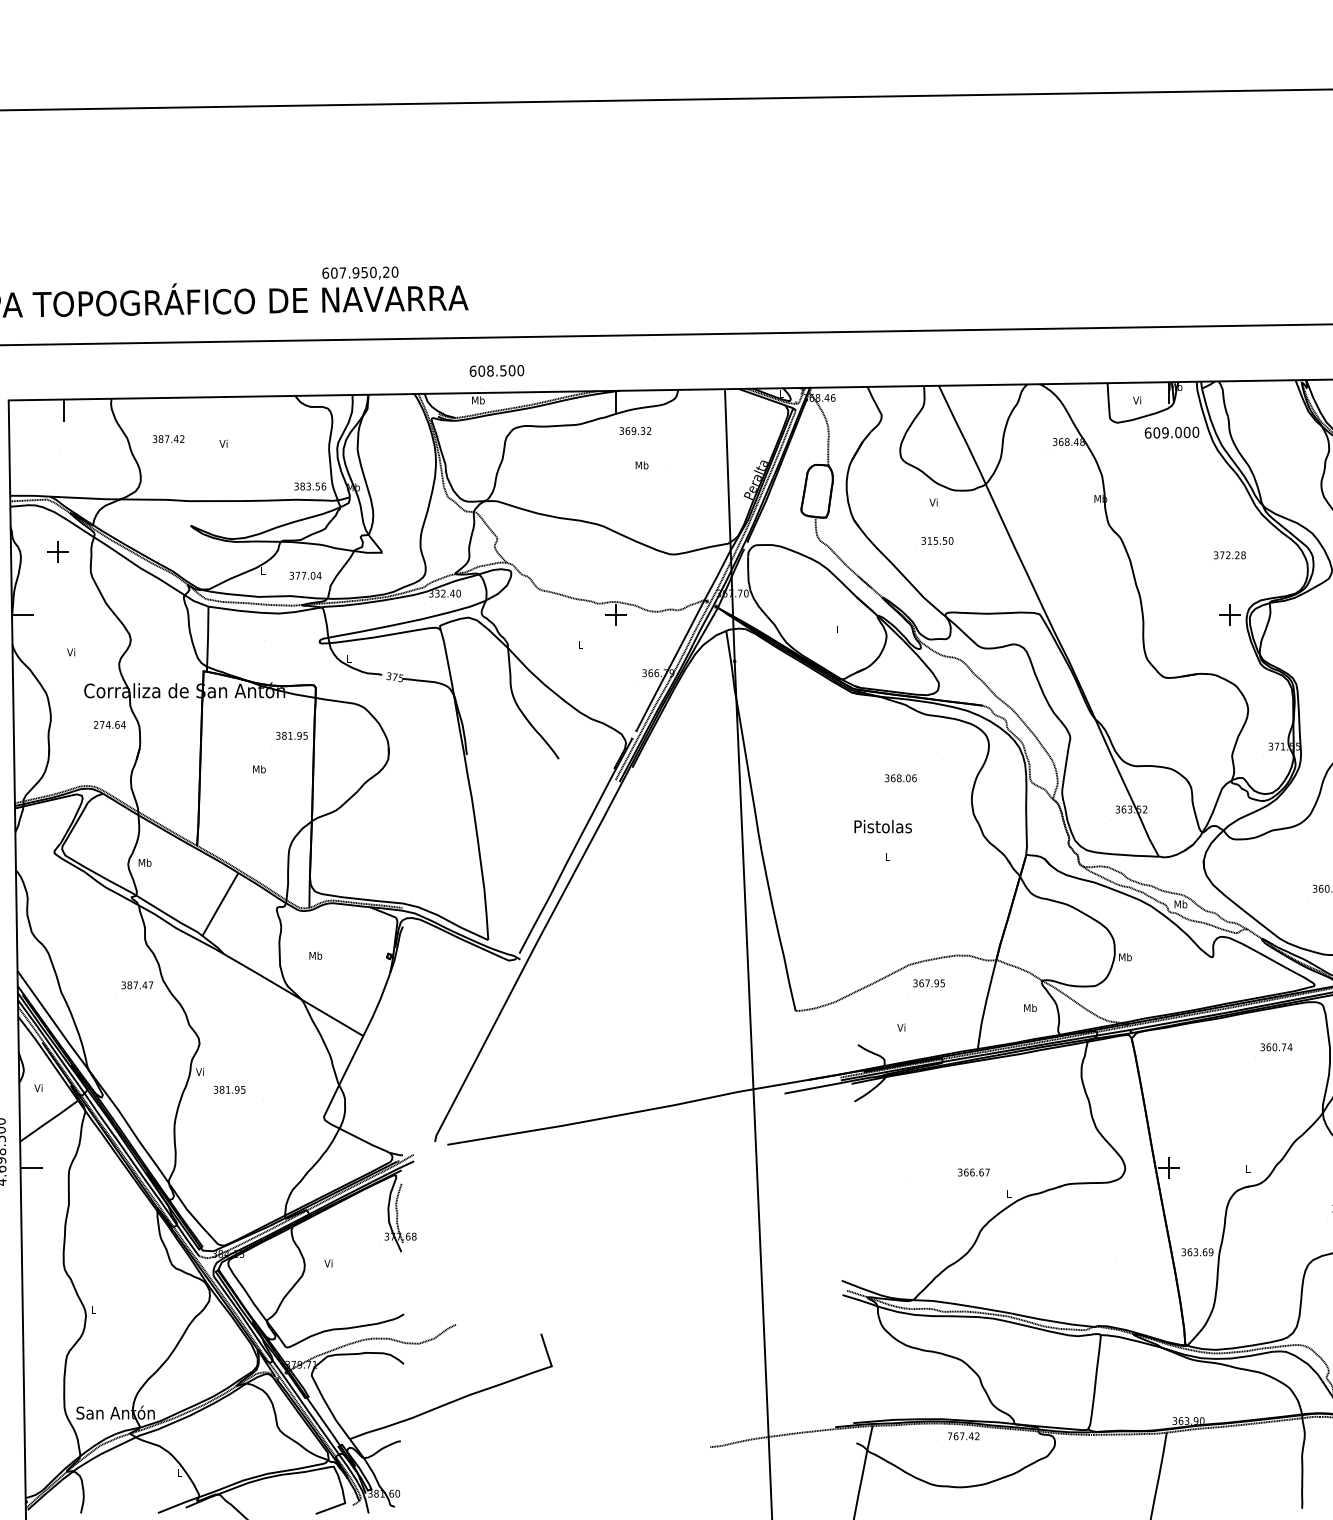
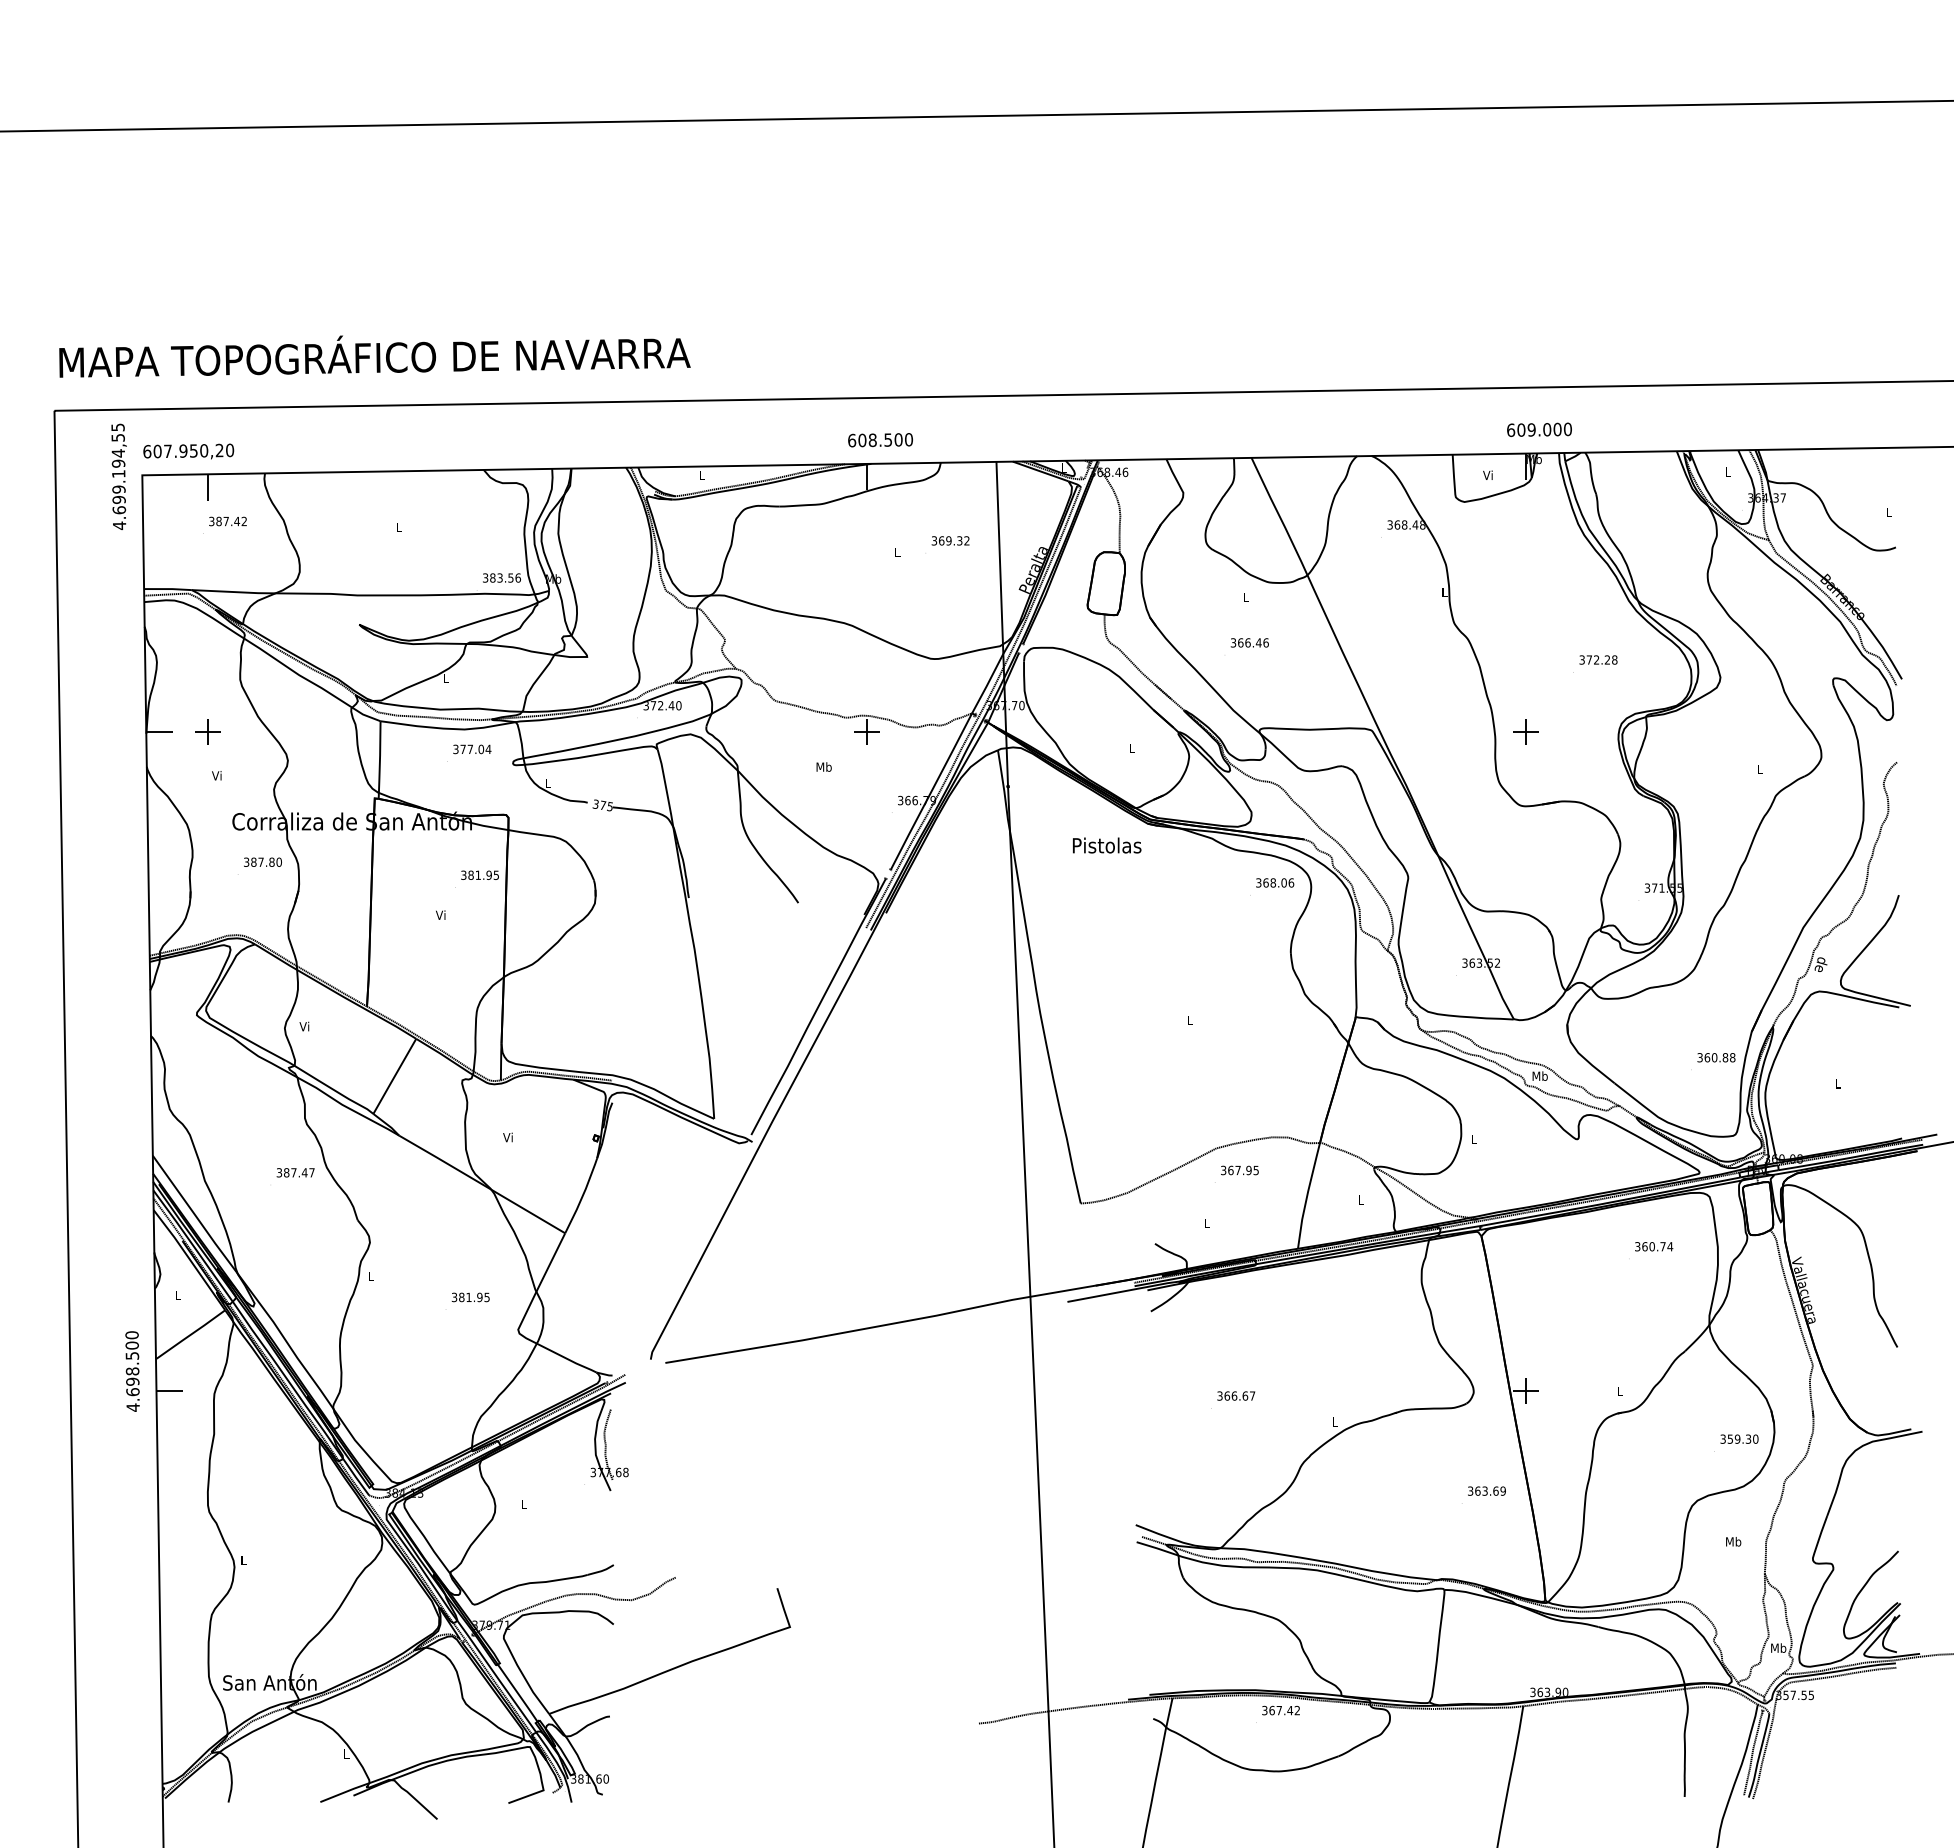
text: (360, 273) -> (188, 451), moved
text: (496, 371) -> (880, 440), moved
text: (477, 400) -> (701, 475), Mb -> L
text: (635, 430) -> (950, 540), moved
text: (1171, 432) -> (1539, 429), moved
text: (168, 439) -> (227, 521), moved
text: (223, 443) -> (398, 526), Vi -> L
text: (641, 465) -> (897, 552), Mb -> L
text: (1100, 498) -> (1444, 592), Mb -> L
text: (932, 502) -> (1244, 596), Vi -> L
text: (940, 540) -> (1253, 642), 315.50 -> 366.46
part: (57, 551) -> (207, 731), moved
text: (305, 575) -> (472, 749), moved
text: (437, 593) -> (653, 705), 332.40 -> 372.40
part: (1229, 615) -> (1525, 731), moved
text: (579, 644) -> (823, 766), L -> Mb
text: (110, 724) -> (263, 861), 274.64 -> 387.80
text: (258, 769) -> (440, 915), Mb -> Vi
text: (901, 777) -> (1275, 882), moved
text: (883, 826) -> (1107, 845), moved
text: (144, 862) -> (304, 1026), Mb -> Vi
text: (315, 955) -> (508, 1137), Mb -> Vi
text: (1125, 957) -> (1473, 1139), Mb -> L
text: (1030, 1007) -> (1360, 1199), Mb -> L
text: (901, 1027) -> (1206, 1222), Vi -> L
text: (200, 1071) -> (370, 1275), Vi -> L
text: (38, 1088) -> (177, 1295), Vi -> L
text: (229, 1089) -> (470, 1297), moved
text: (974, 1172) -> (1236, 1395), moved
text: (1197, 1251) -> (1486, 1490), moved
text: (328, 1263) -> (523, 1504), Vi -> L
text: (949, 1436) -> (1264, 1710), 767.42 -> 367.42

